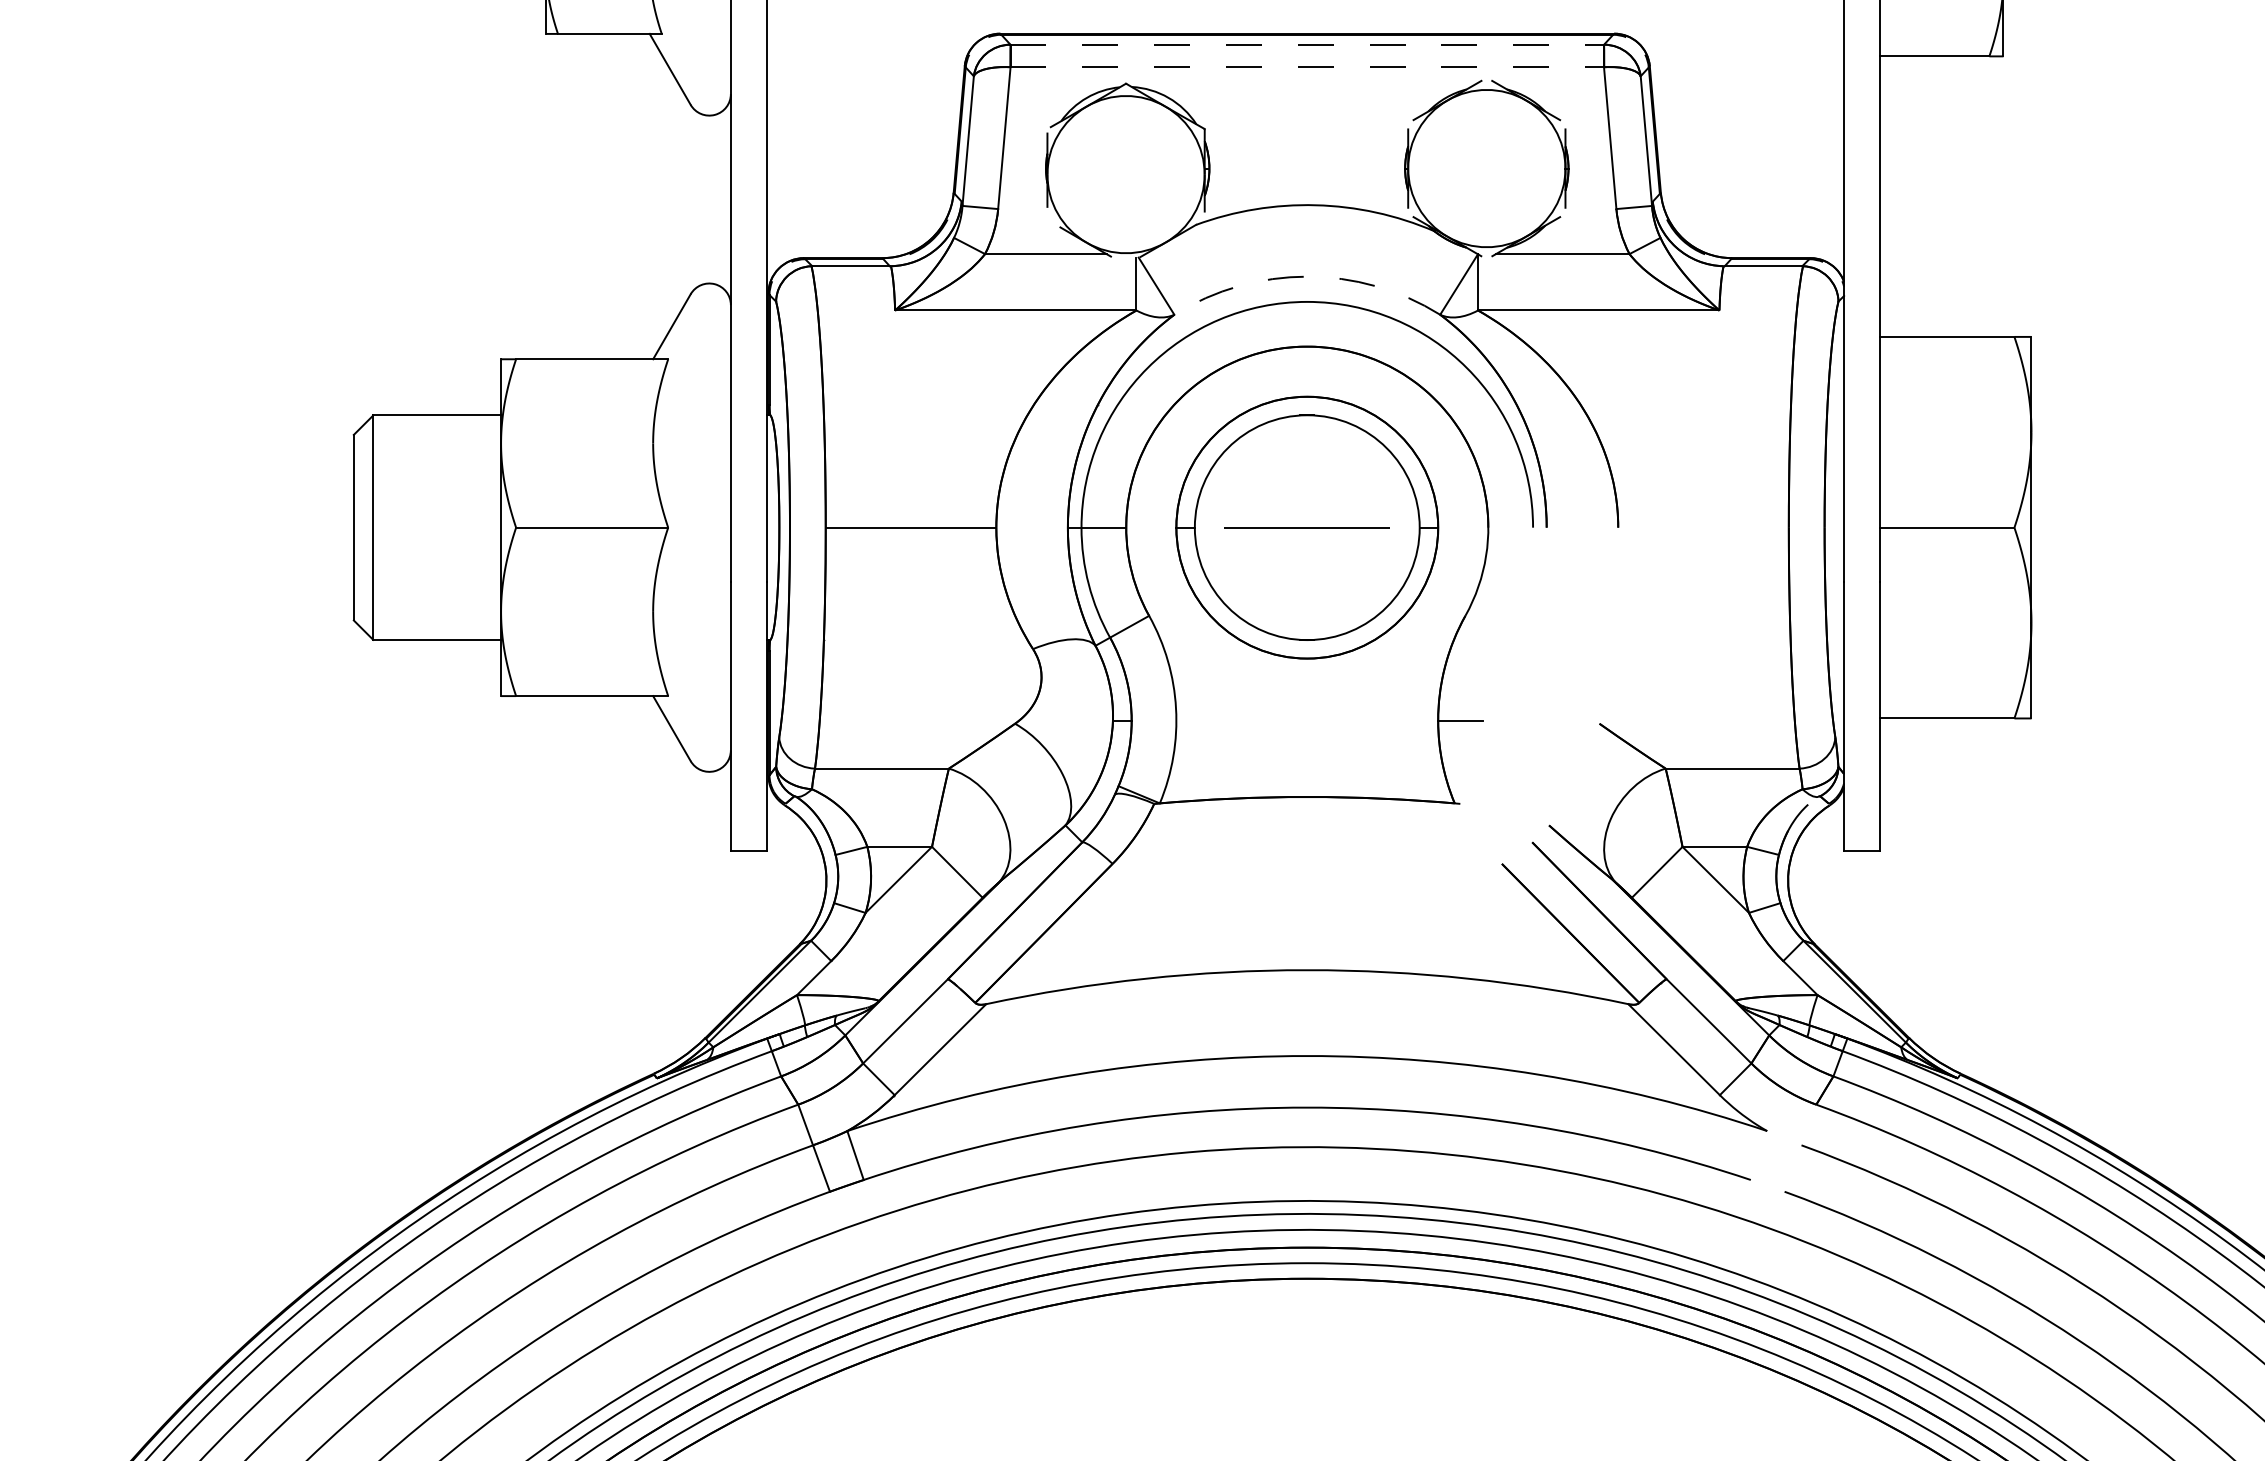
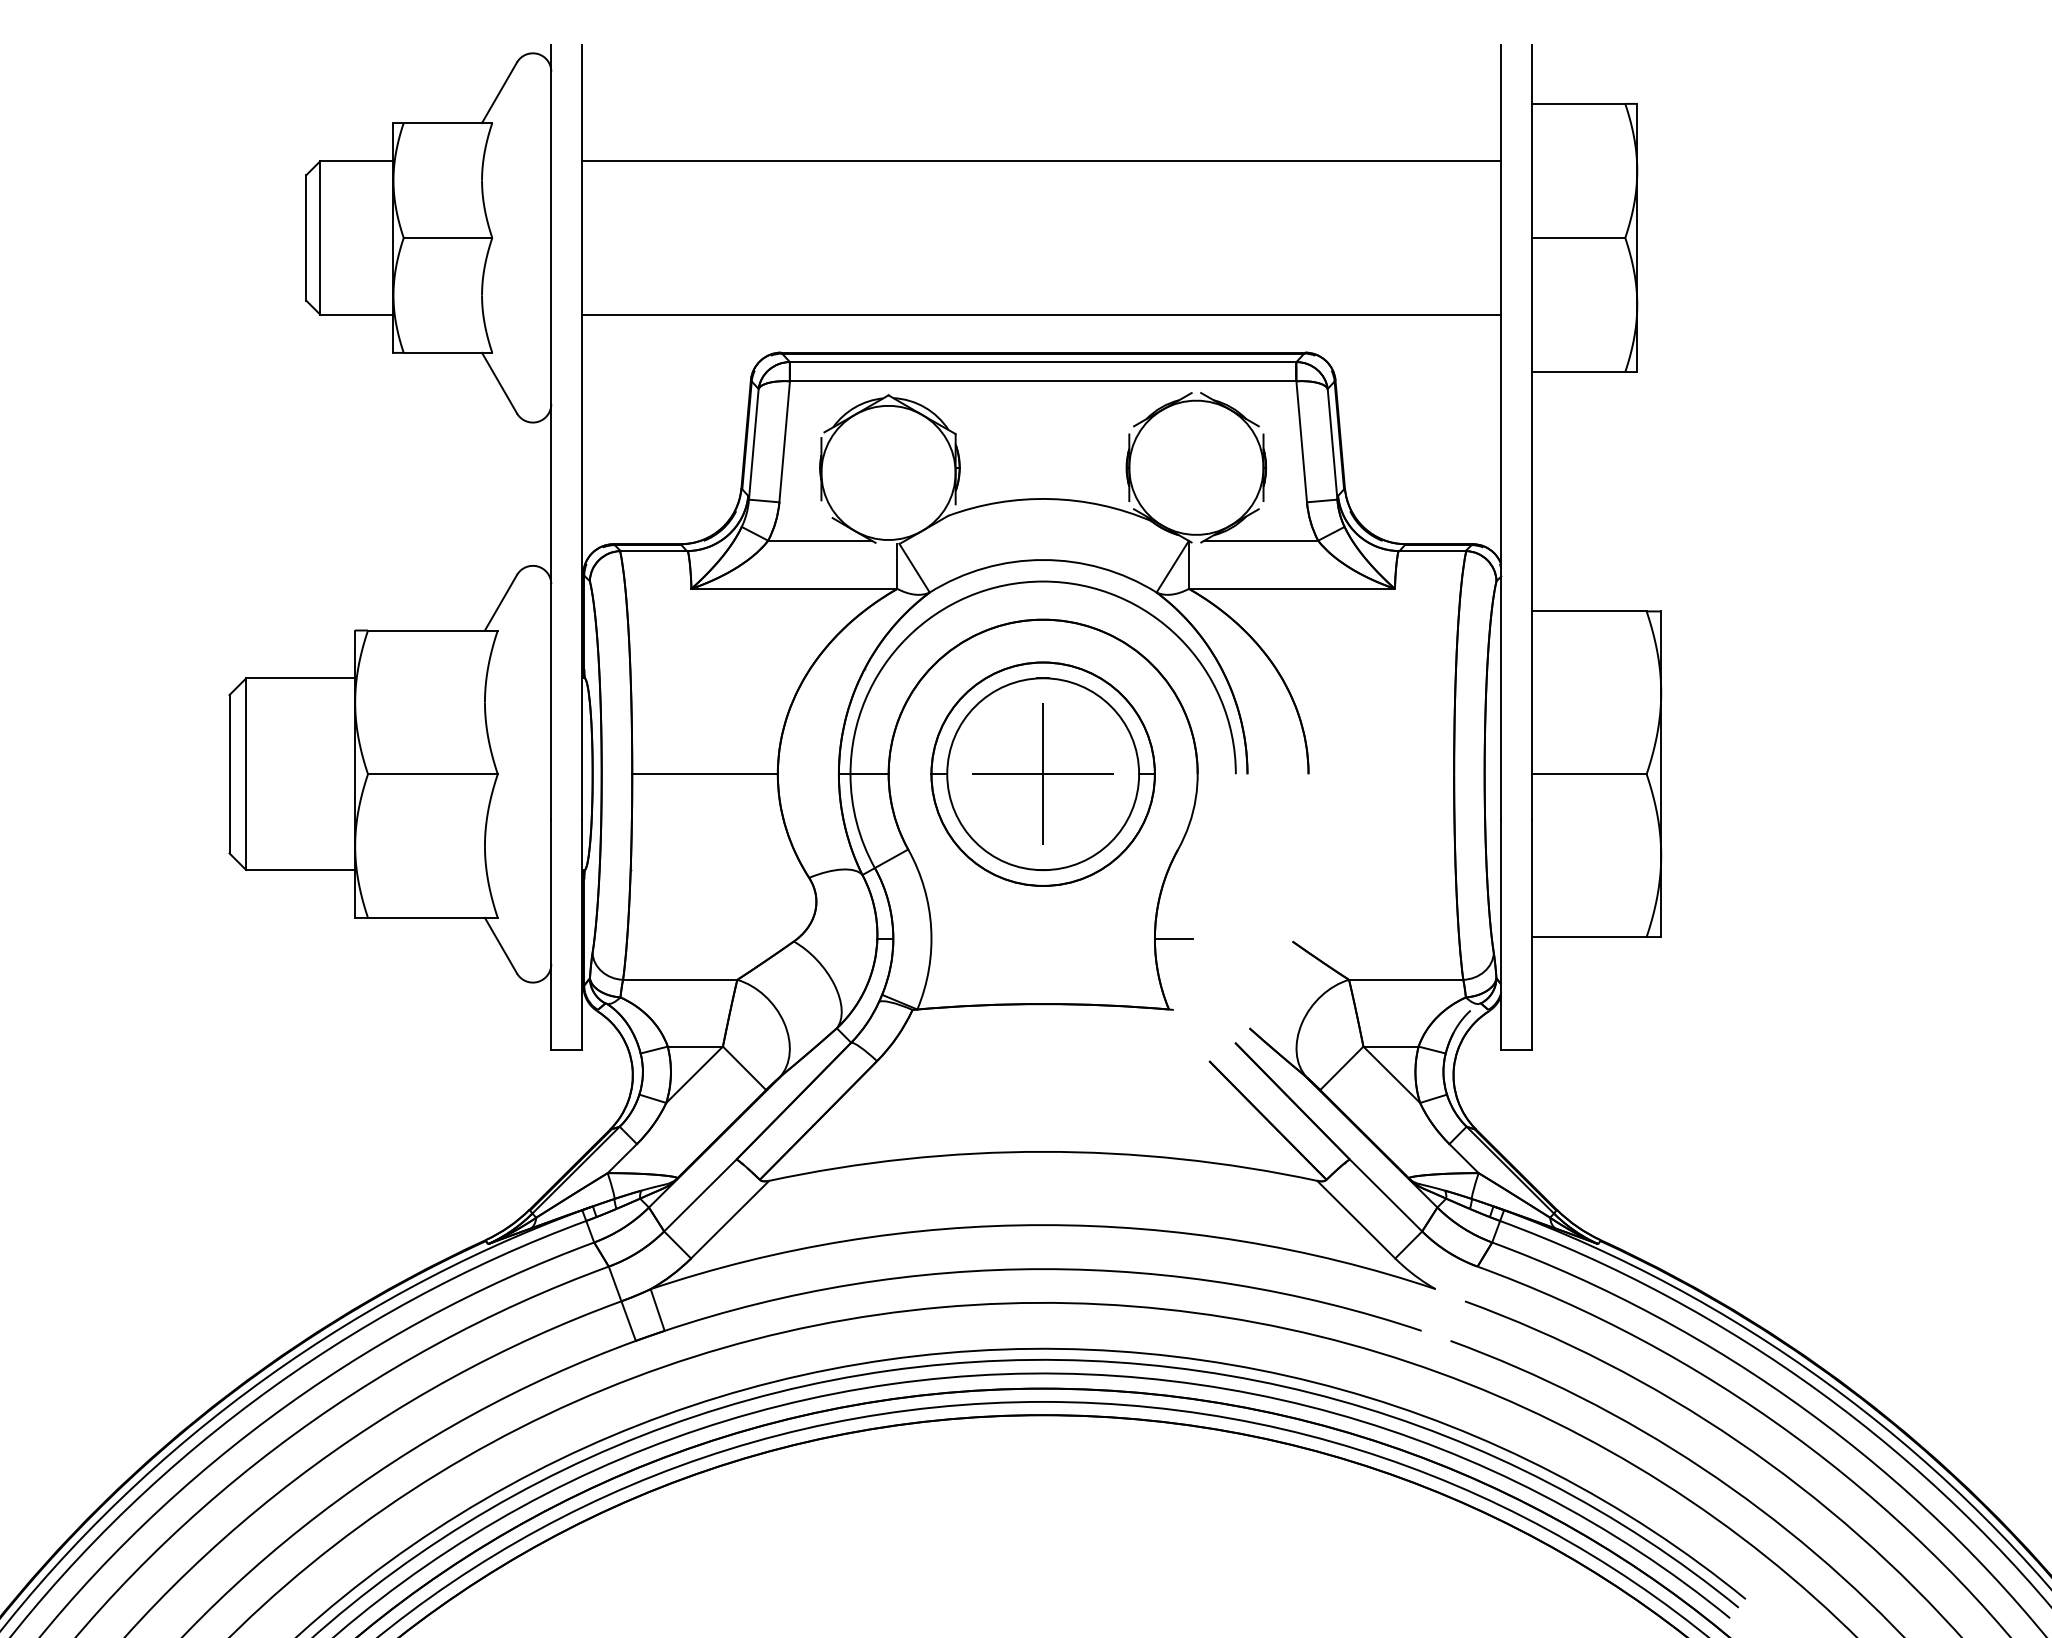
line: (1307, 45) -> (1043, 362), dashed -> solid
line: (1307, 67) -> (1043, 381), dashed -> solid
arc: (1307, 277) -> (1043, 560), dashed -> solid
line: (1307, 528) -> (1043, 774), added

